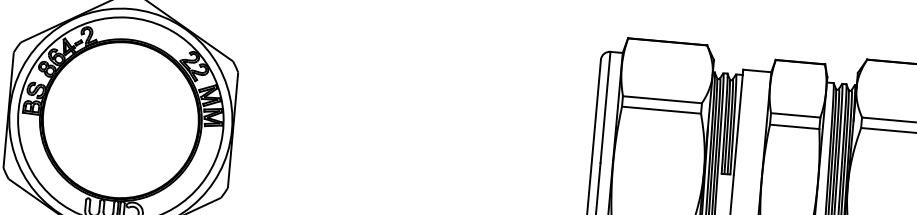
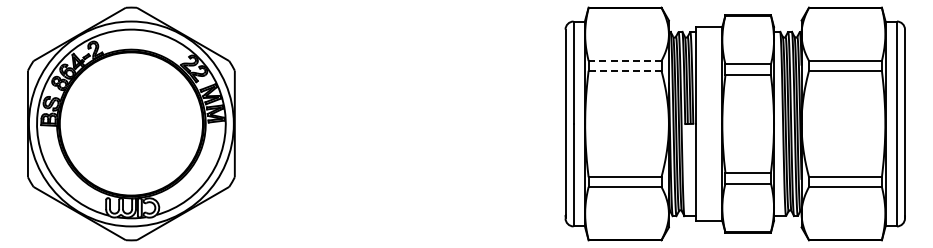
line: (661, 100) -> (624, 61), solid -> dashed
line: (662, 110) -> (625, 70), solid -> dashed

